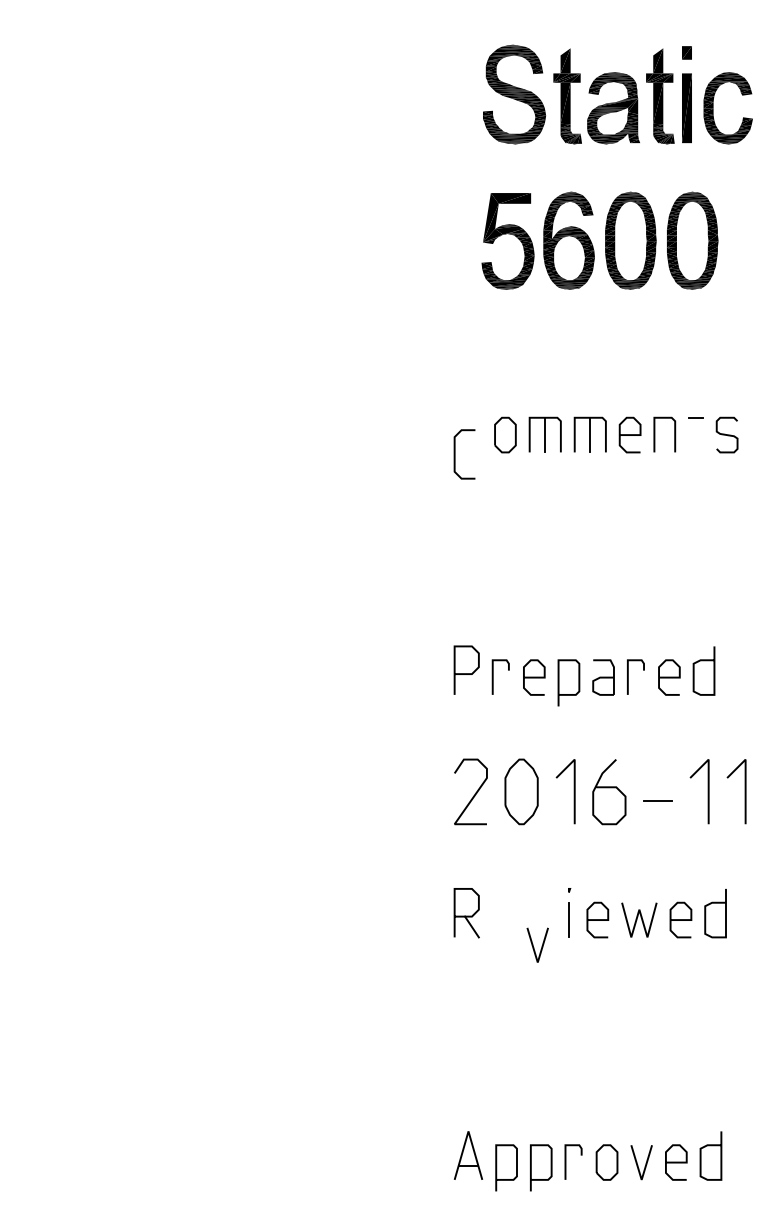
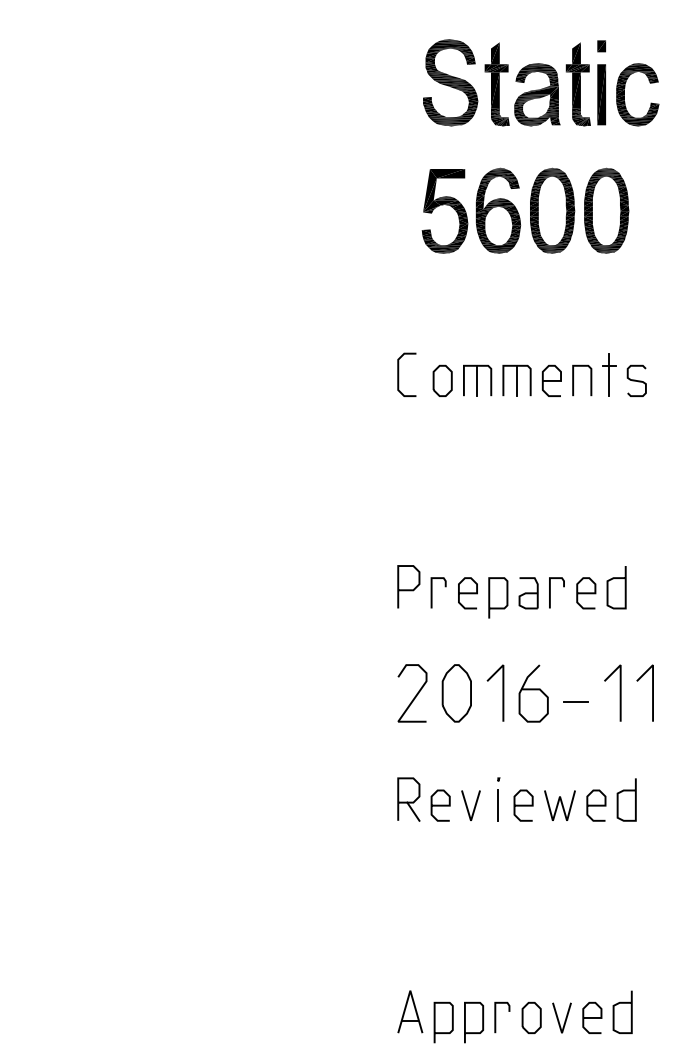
line: (694, 427) -> (608, 374), added
curve: (456, 453) -> (399, 374), moved
curve: (502, 919) -> (440, 805), added
line: (533, 945) -> (467, 805), moved

